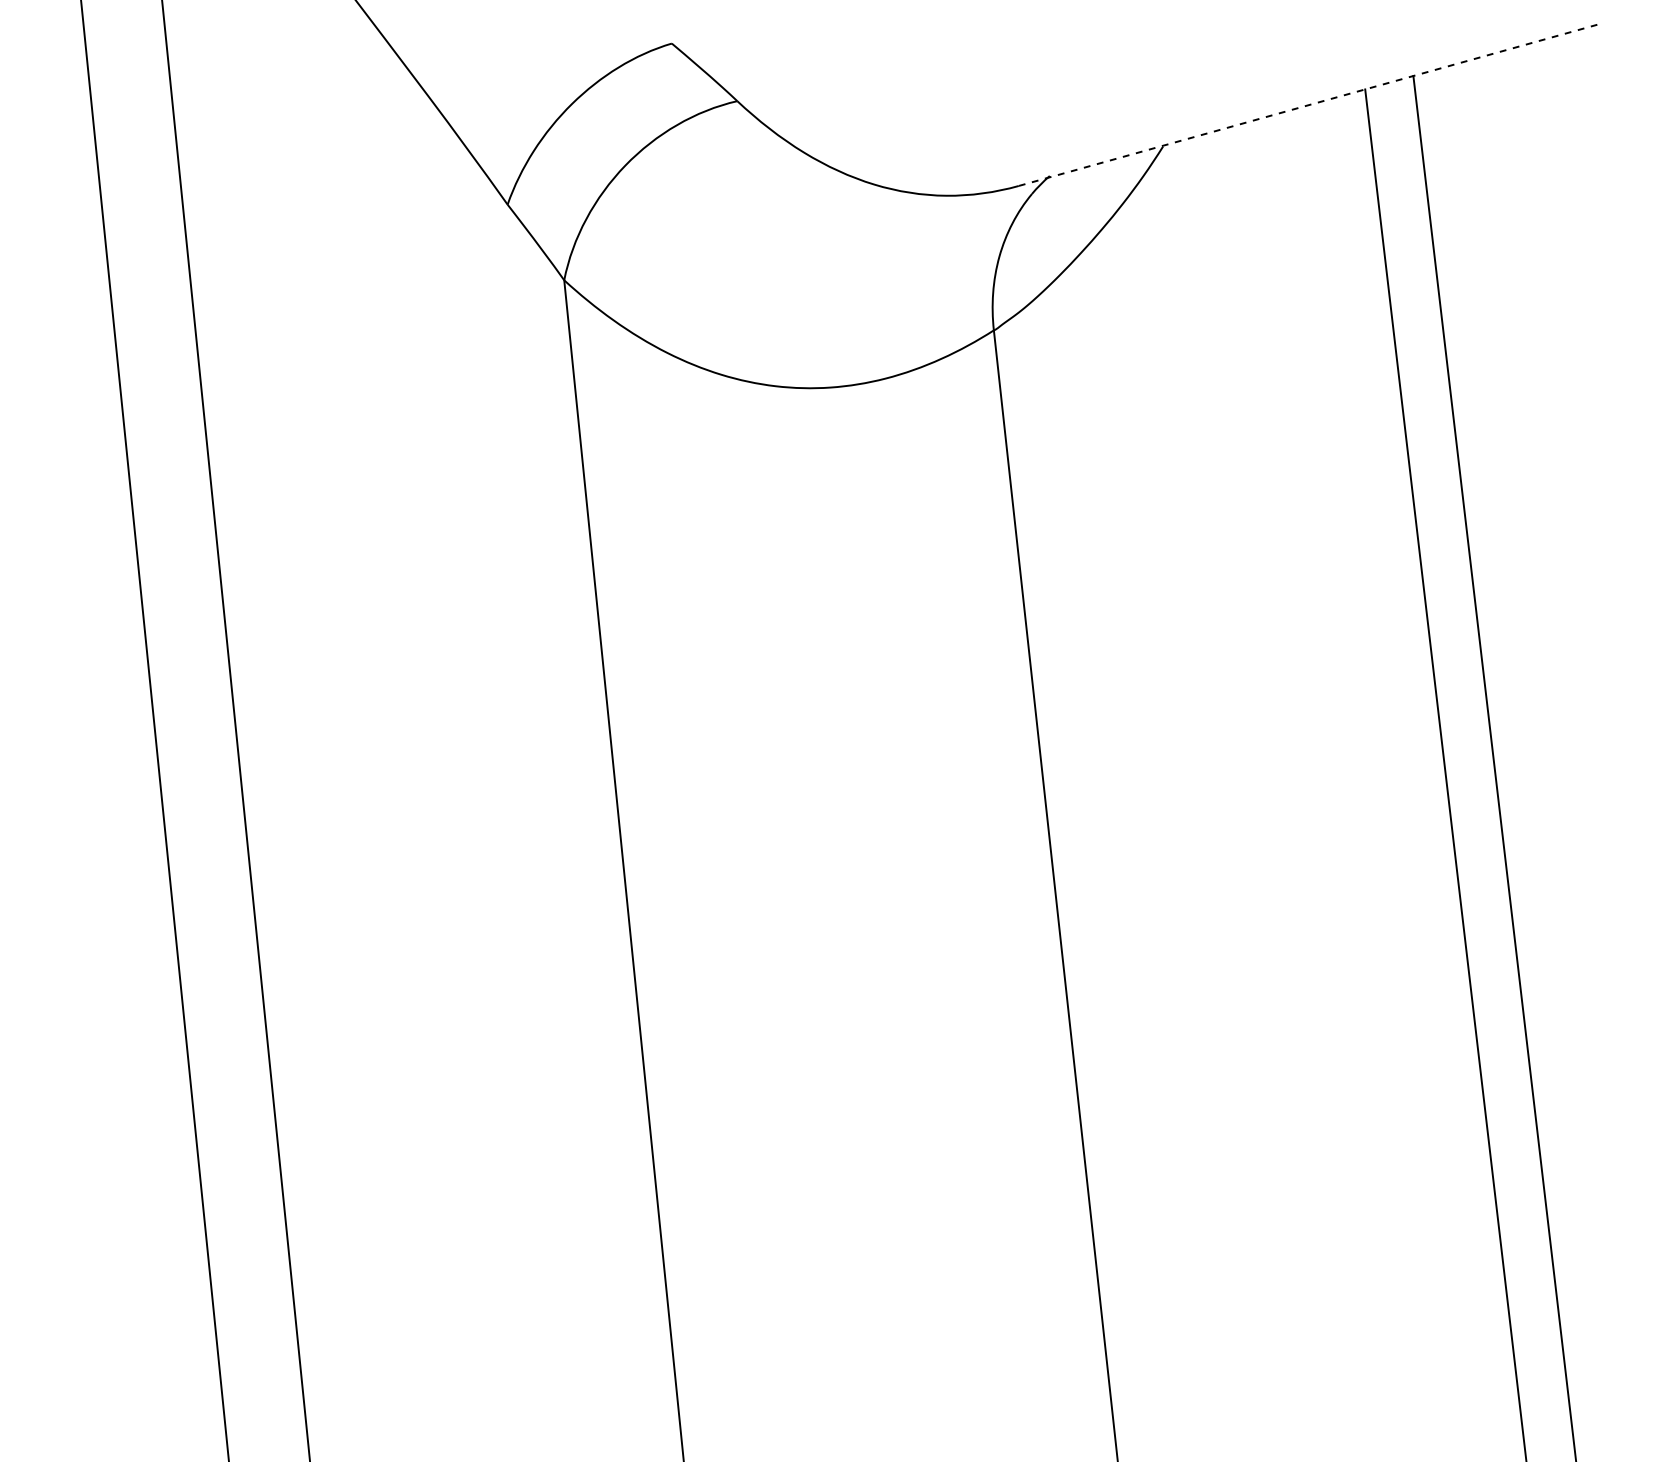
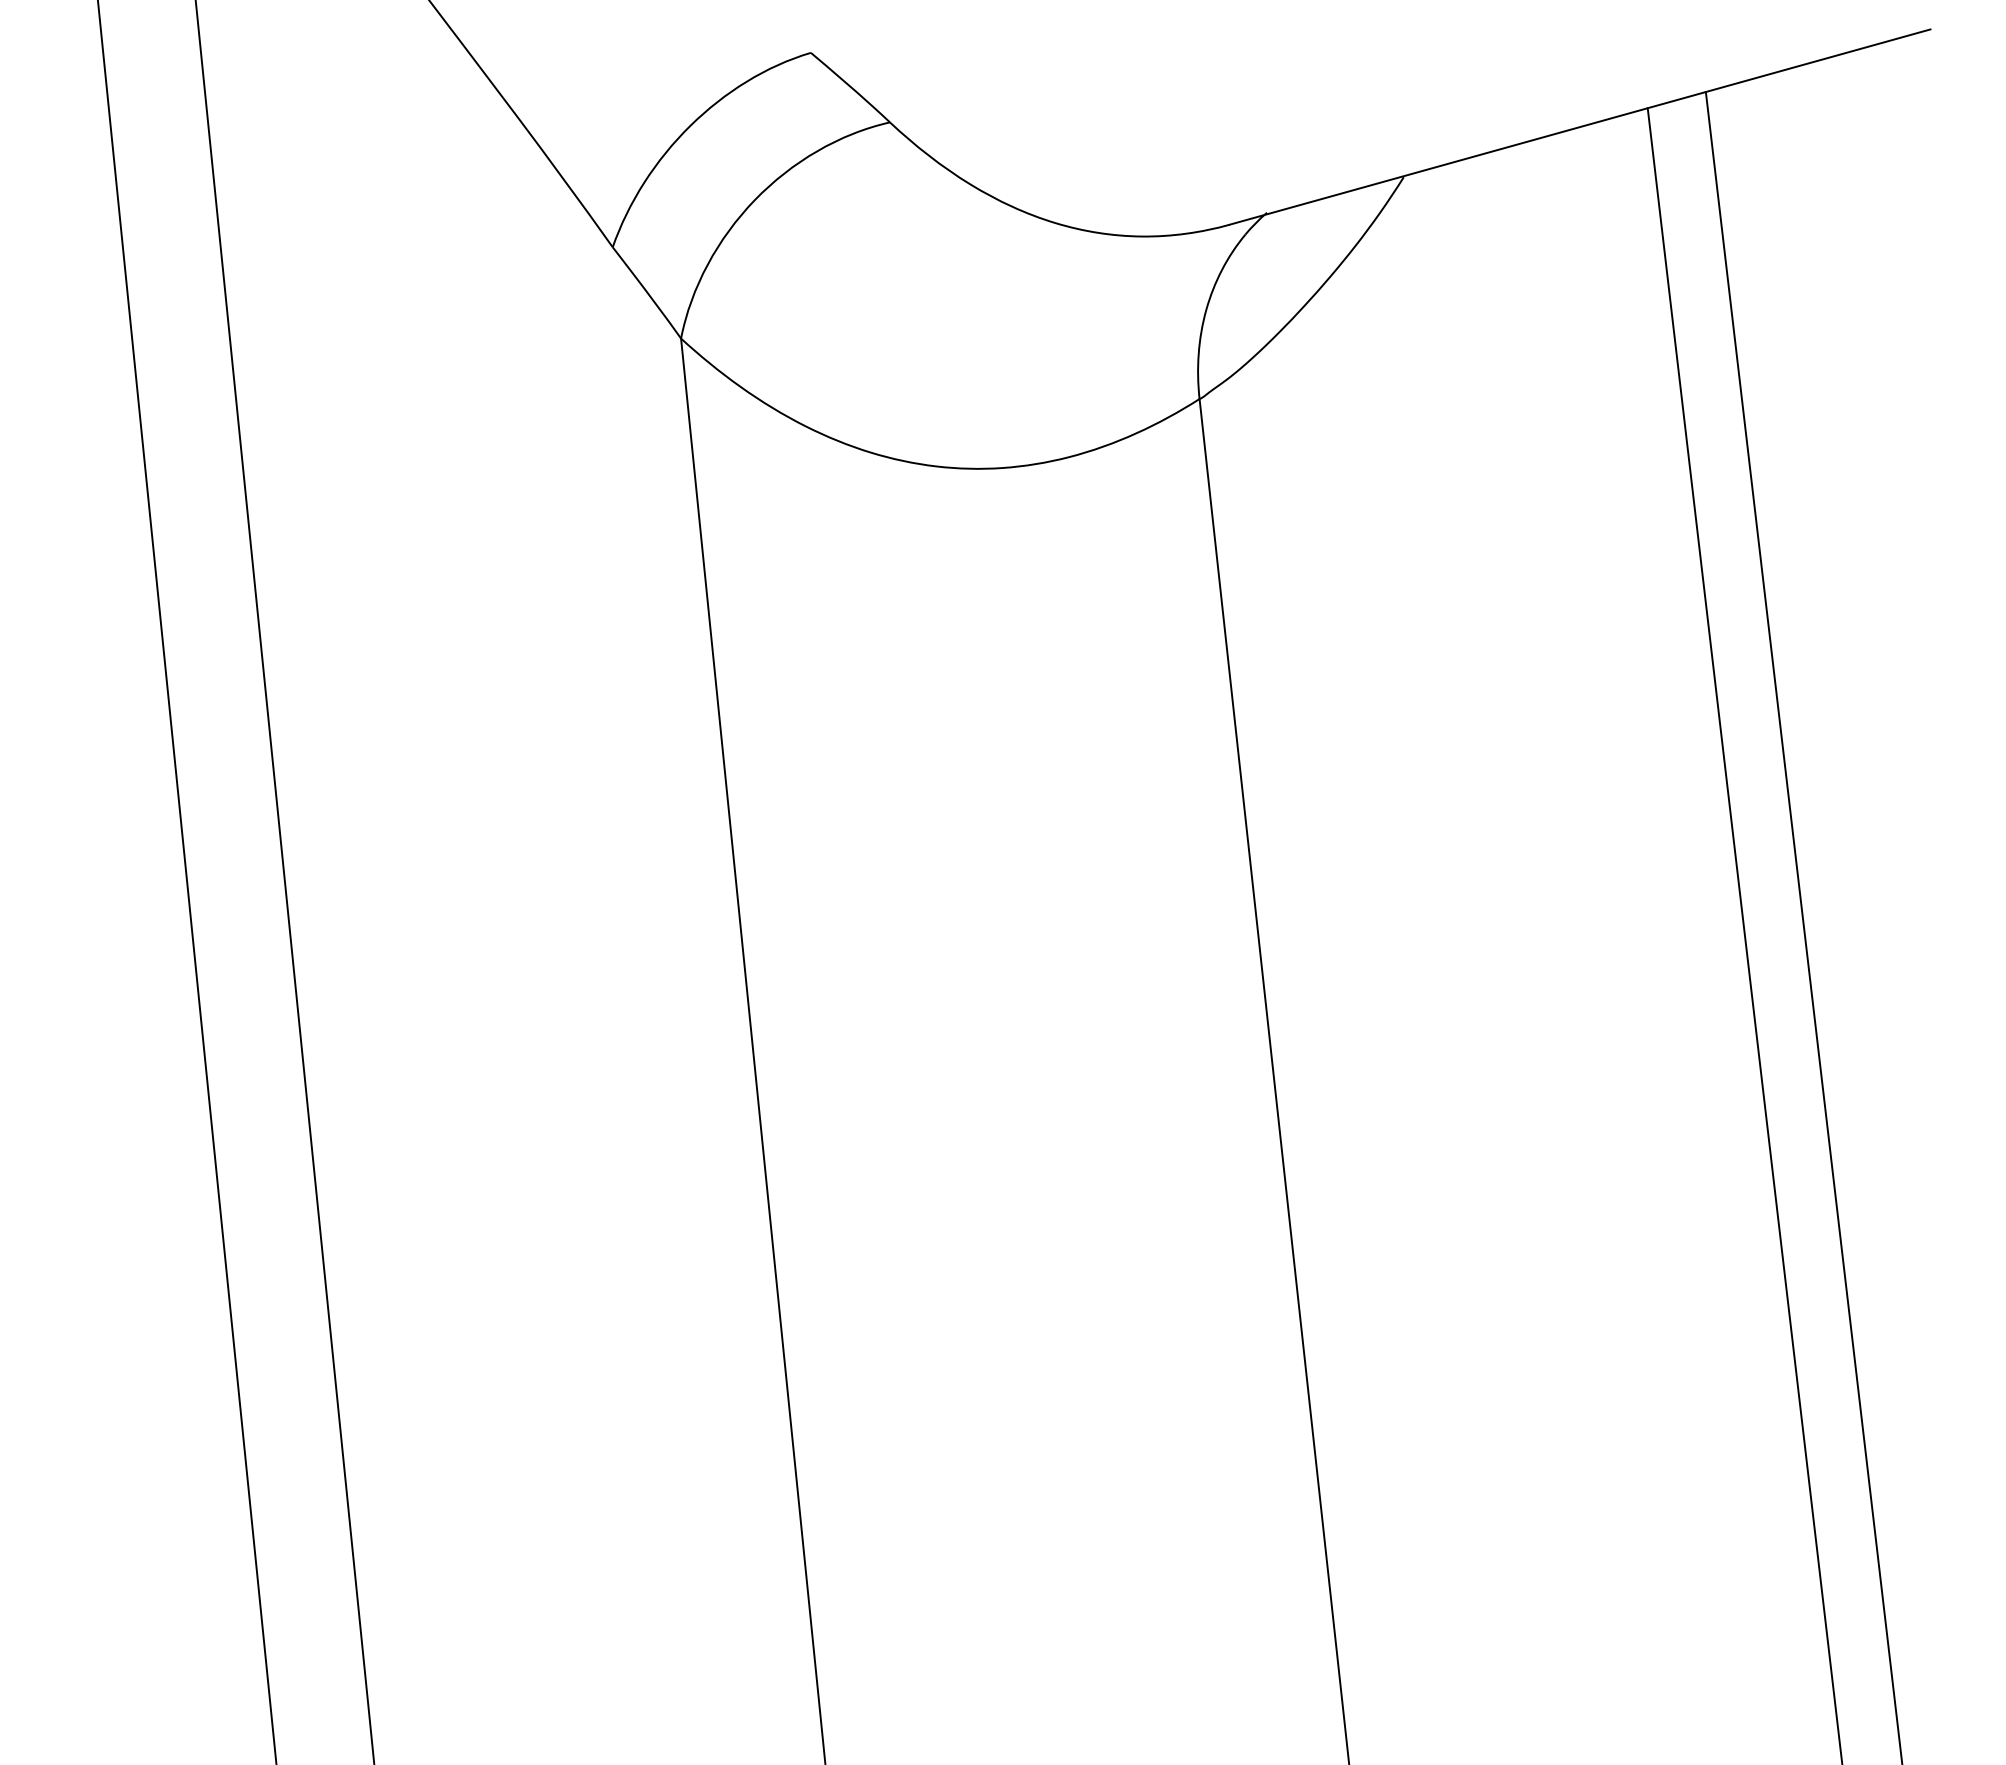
line: (1309, 105) -> (1580, 127), dashed -> solid

